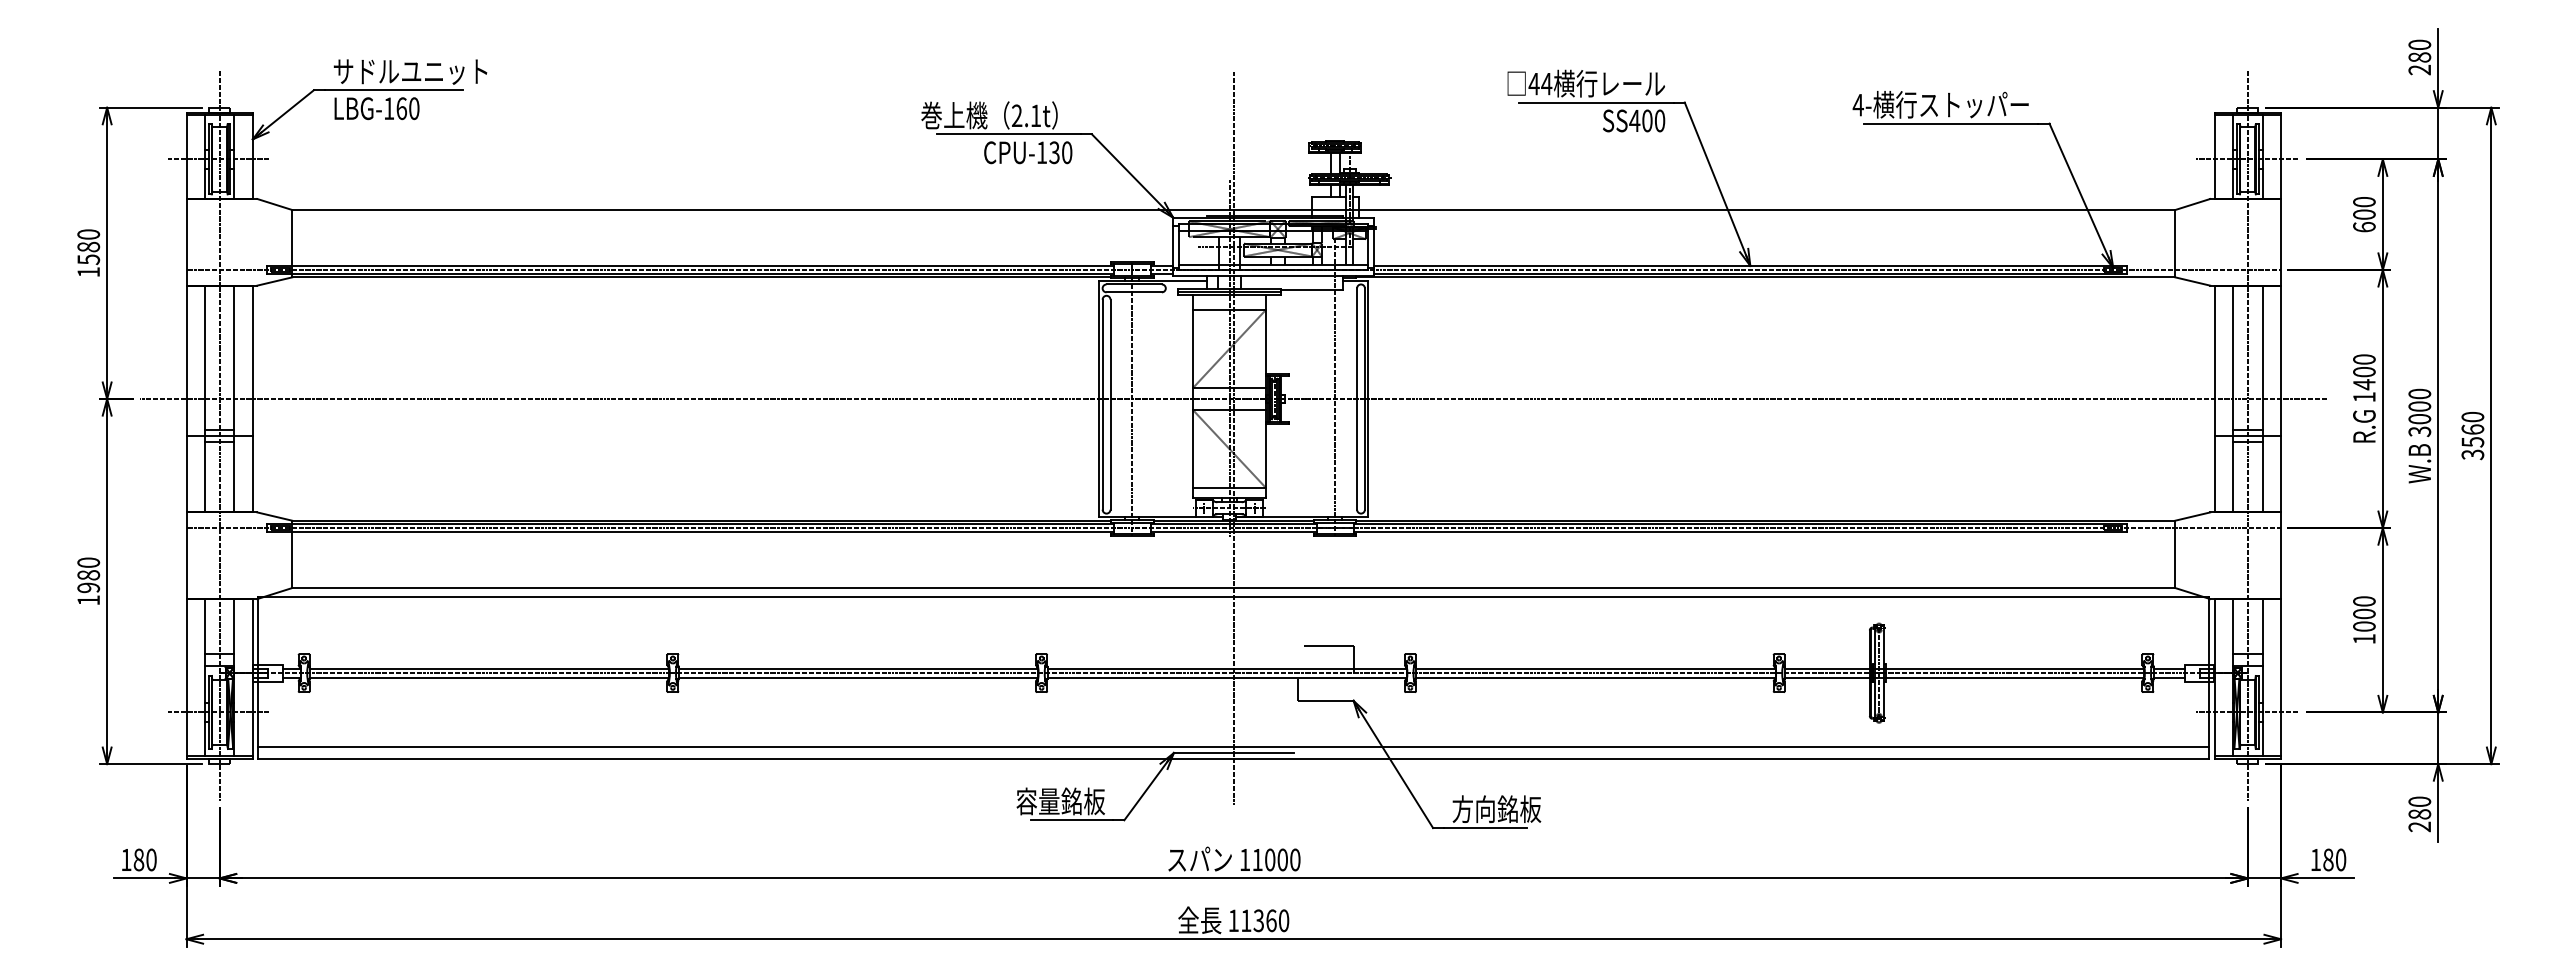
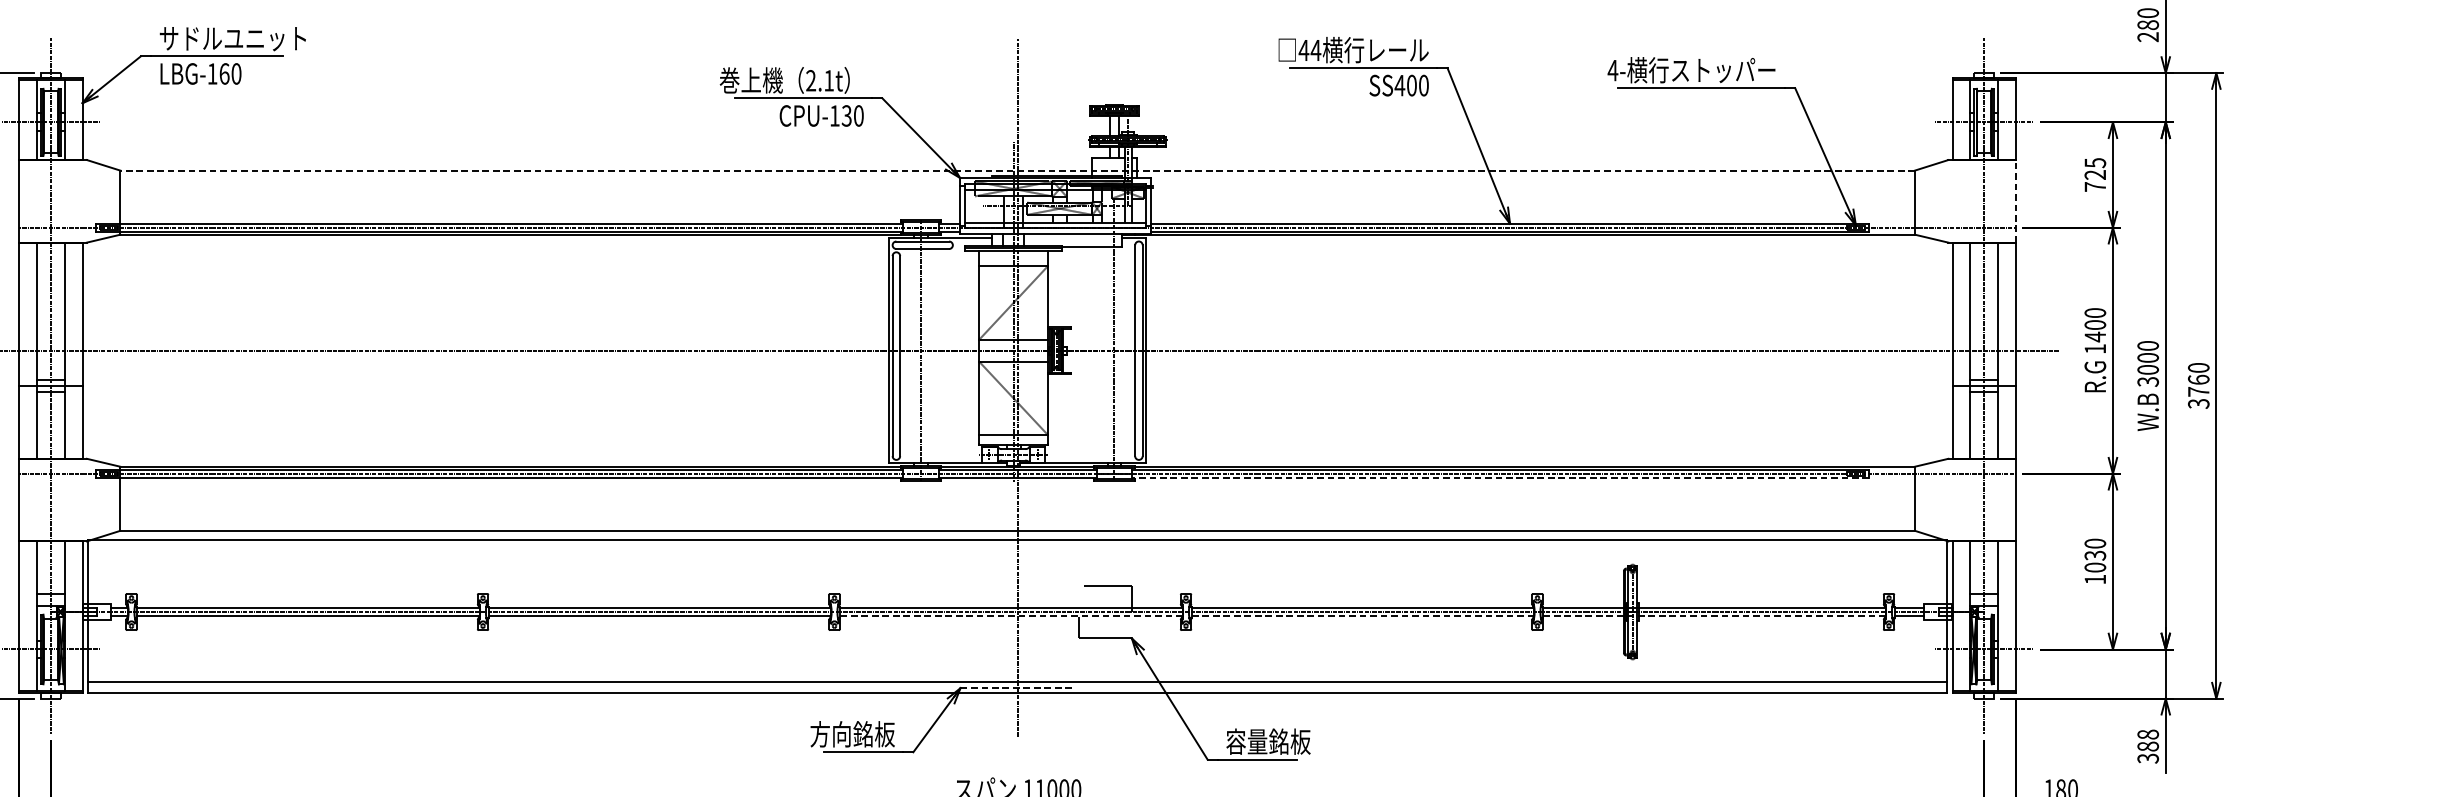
line: (1233, 210) -> (1017, 171), solid -> dashed
text: (2364, 214) -> (2095, 174), 600 -> 725
line: (2281, 241) -> (2016, 200), solid -> dashed
text: (2472, 442) -> (2198, 392), 3560 -> 3760
line: (1740, 532) -> (1500, 477), solid -> dashed
text: (2364, 613) -> (2095, 555), 1000 -> 1030
line: (1227, 677) -> (1011, 616), solid -> dashed
line: (1596, 677) -> (1363, 616), solid -> dashed
line: (1964, 677) -> (1714, 616), solid -> dashed
line: (1233, 753) -> (1017, 688), solid -> dashed
text: (1037, 801) -> (830, 734), 容量銘板 -> 方向銘板
text: (1473, 809) -> (1246, 741), 方向銘板 -> 容量銘板
text: (2420, 814) -> (2148, 746), 280 -> 388

